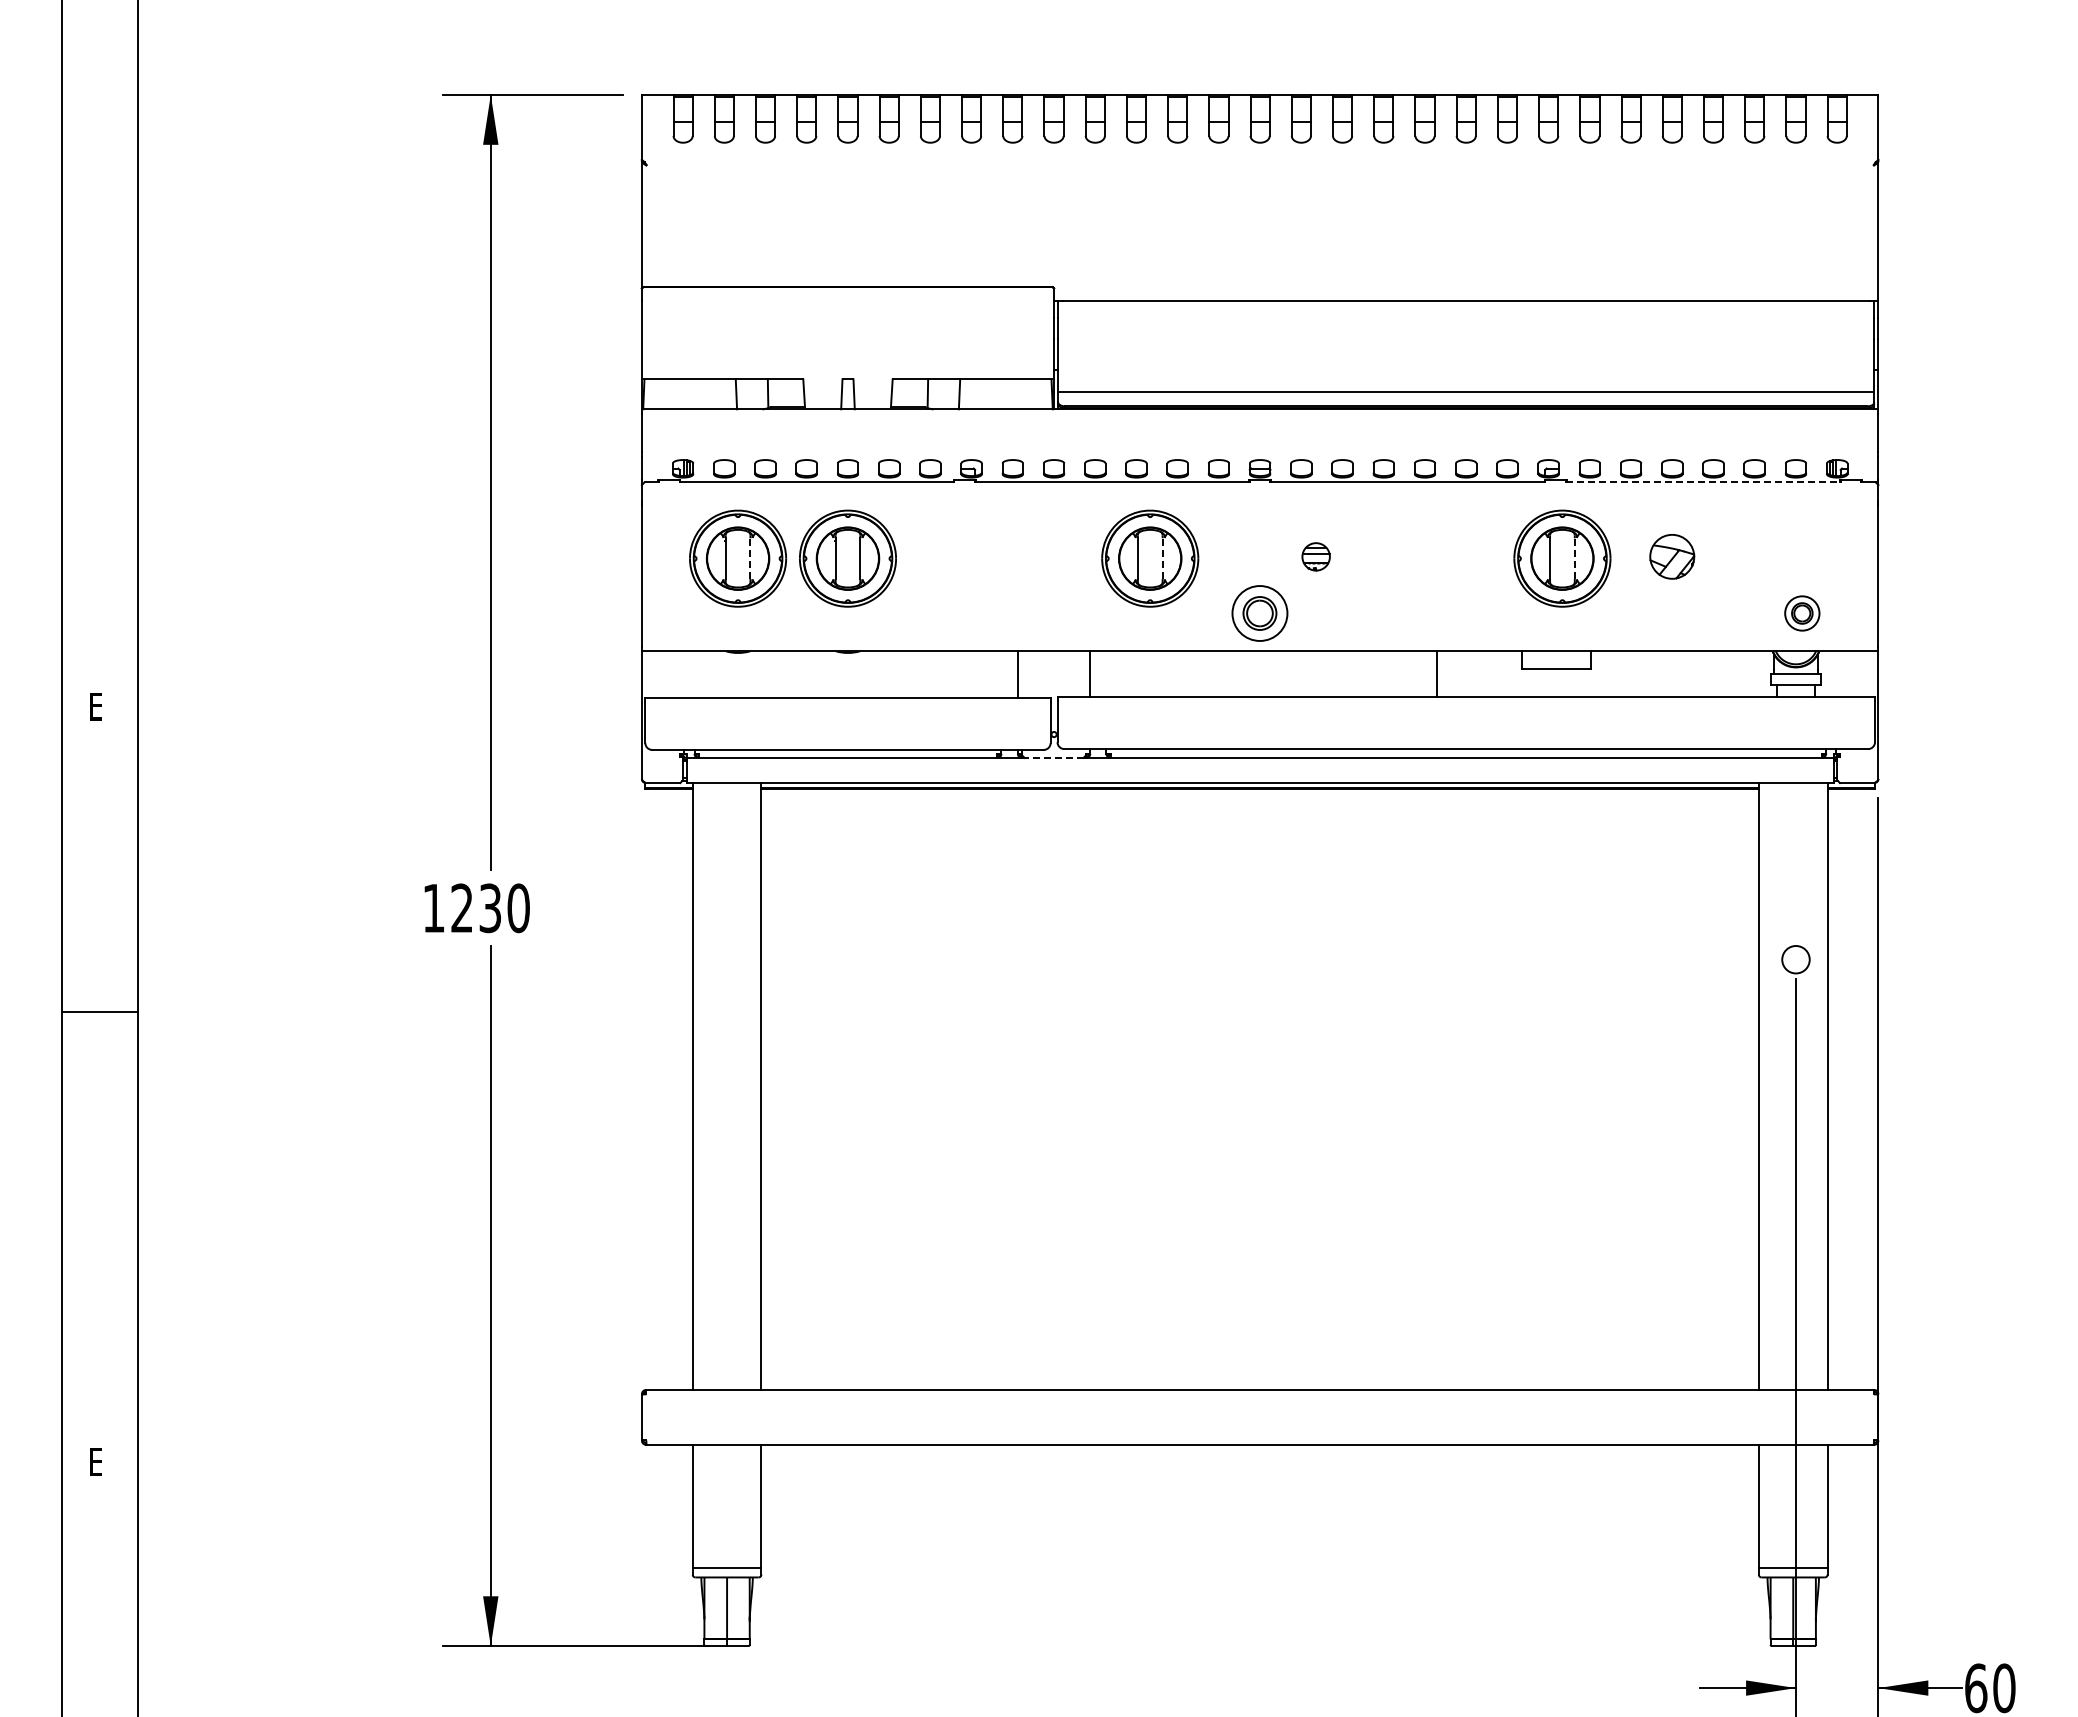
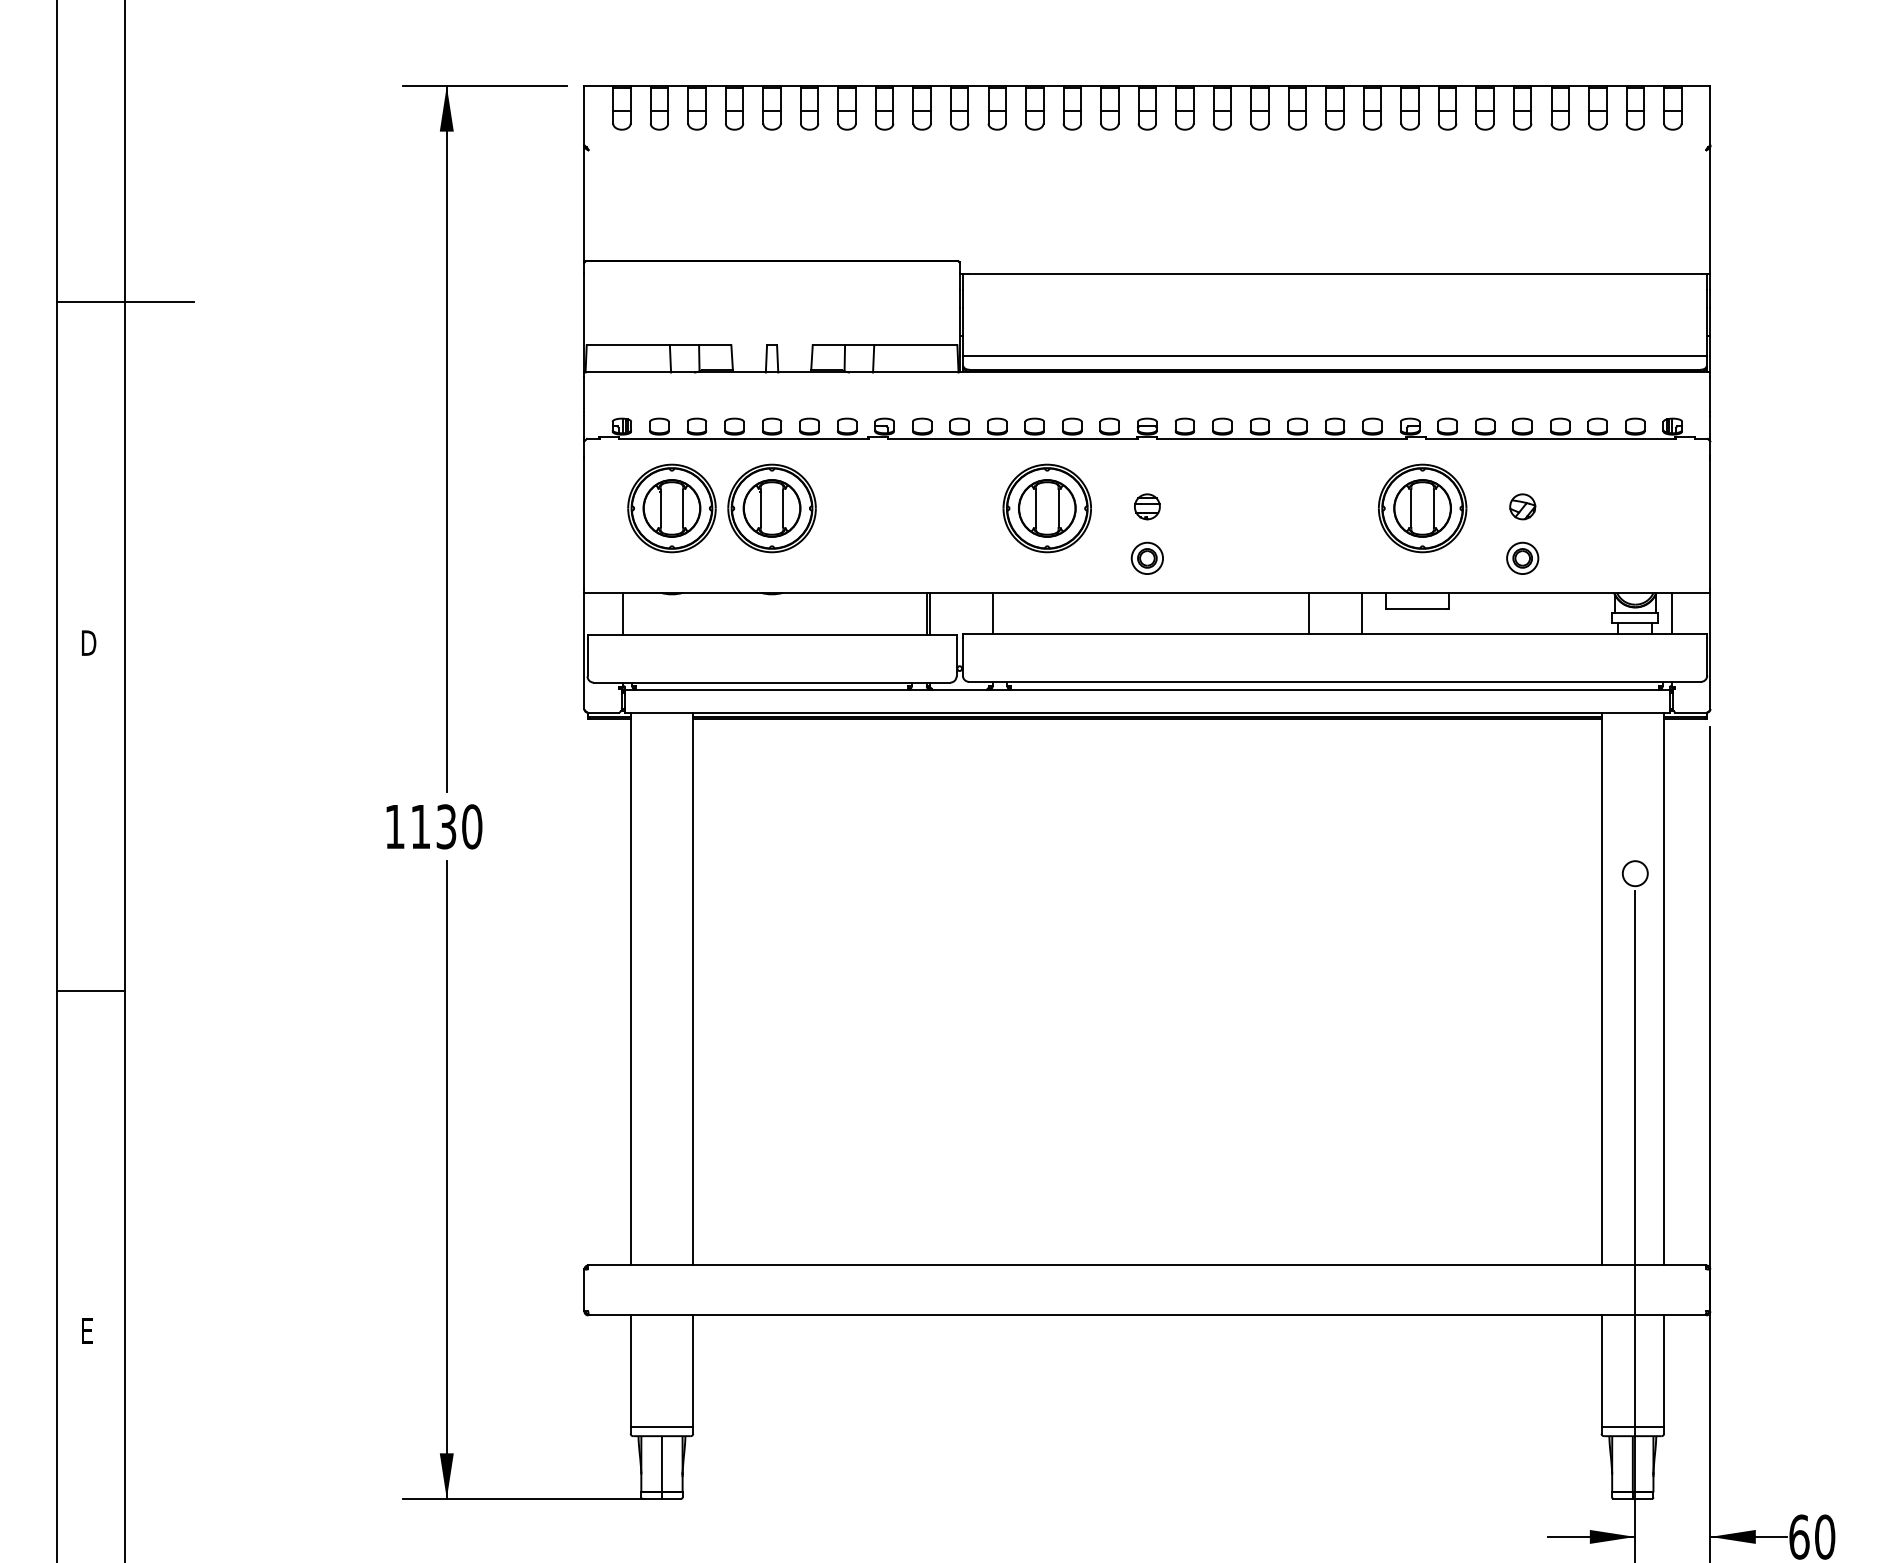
line: (137, 332) -> (125, 302), added
line: (1703, 482) -> (1551, 439), dashed -> solid
part: (1315, 556) -> (1146, 506), moved
part: (1672, 556) -> (1522, 506), size x0.62
line: (750, 558) -> (683, 508), dashed -> solid
line: (1162, 558) -> (1058, 508), dashed -> solid
line: (1574, 558) -> (1433, 508), dashed -> solid
part: (1260, 613) -> (1147, 558), size x0.62
part: (1802, 613) -> (1522, 558), moved
line: (1495, 673) -> (1361, 613), added
line: (1835, 673) -> (1671, 613), added
line: (684, 674) -> (623, 613), added
line: (1021, 674) -> (930, 613), added
text: (97, 706) -> (88, 643), E -> D
line: (1053, 757) -> (959, 689), dashed -> solid
text: (461, 907) -> (420, 826), 1230 -> 1130
line: (99, 1012) -> (90, 990), moved

